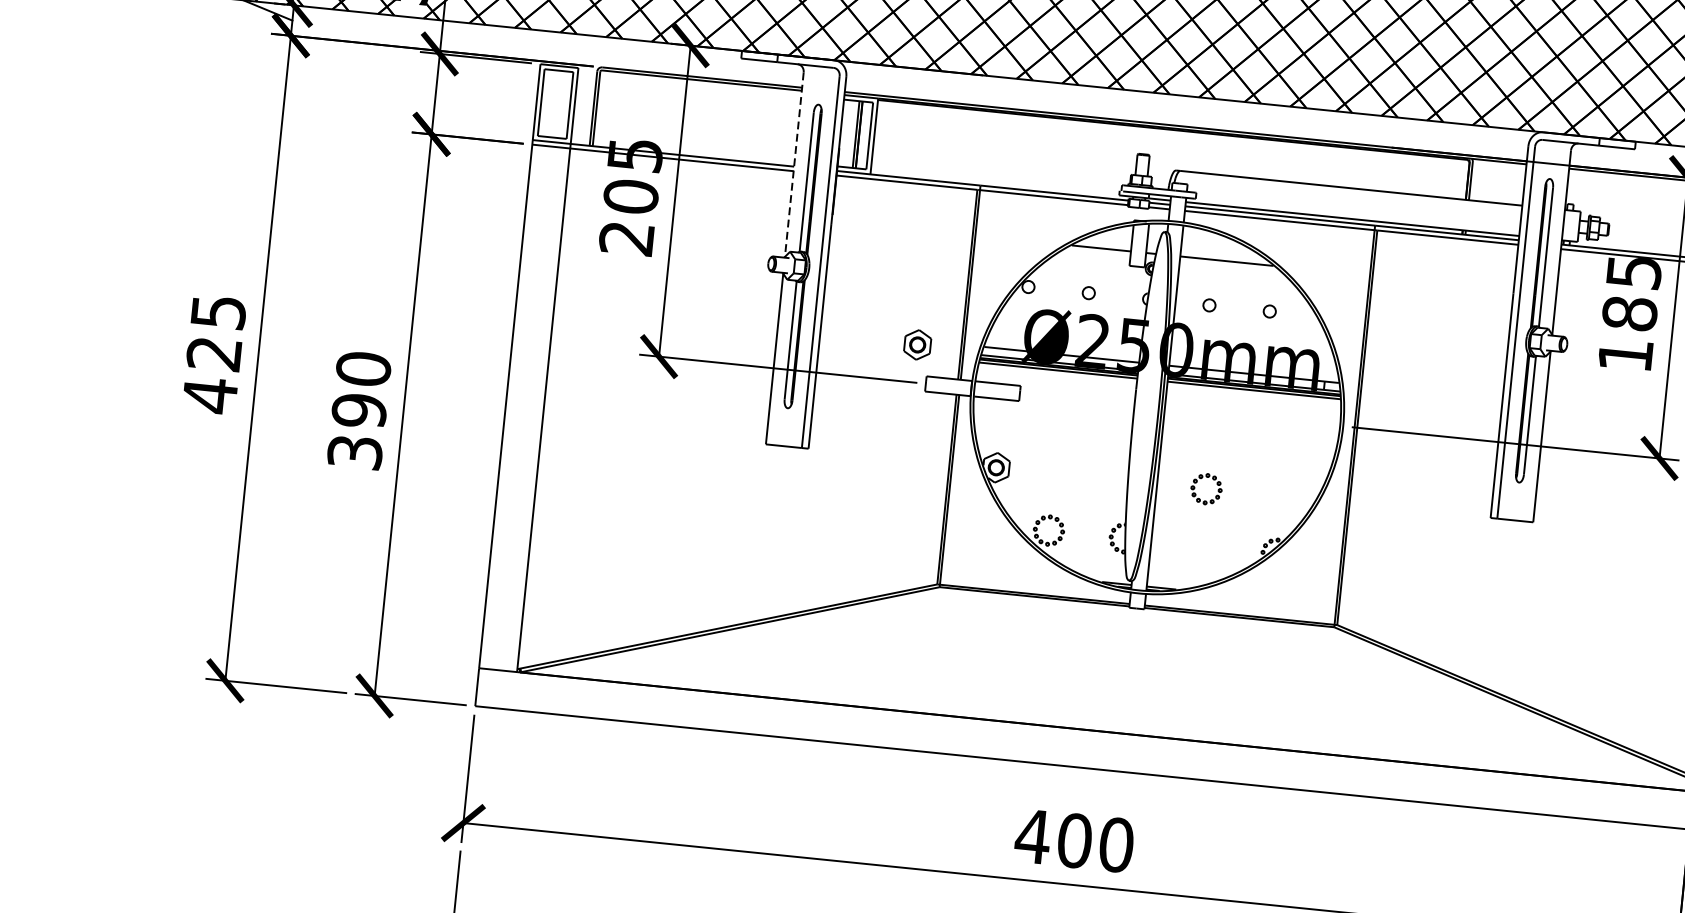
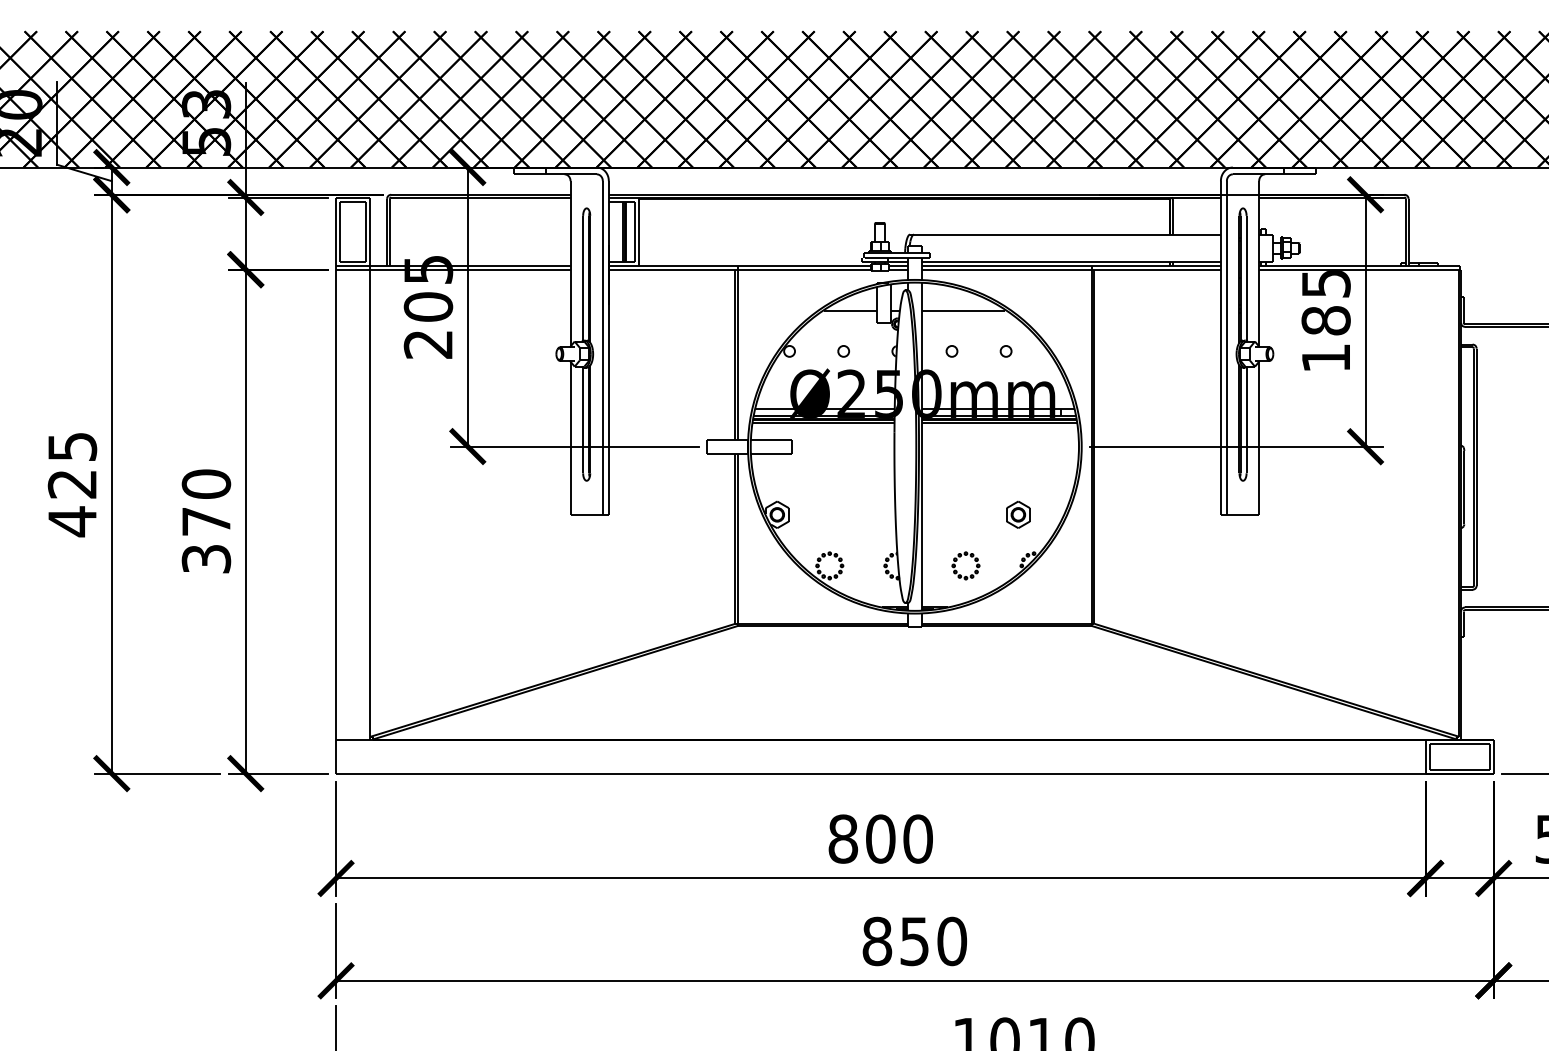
line: (794, 164) -> (570, 263), dashed -> solid
part: (917, 344) -> (1018, 514), moved
text: (359, 410) -> (206, 521), 390 -> 370
part: (1201, 479) -> (960, 557), moved
text: (1032, 835) -> (842, 838), 400 -> 800

